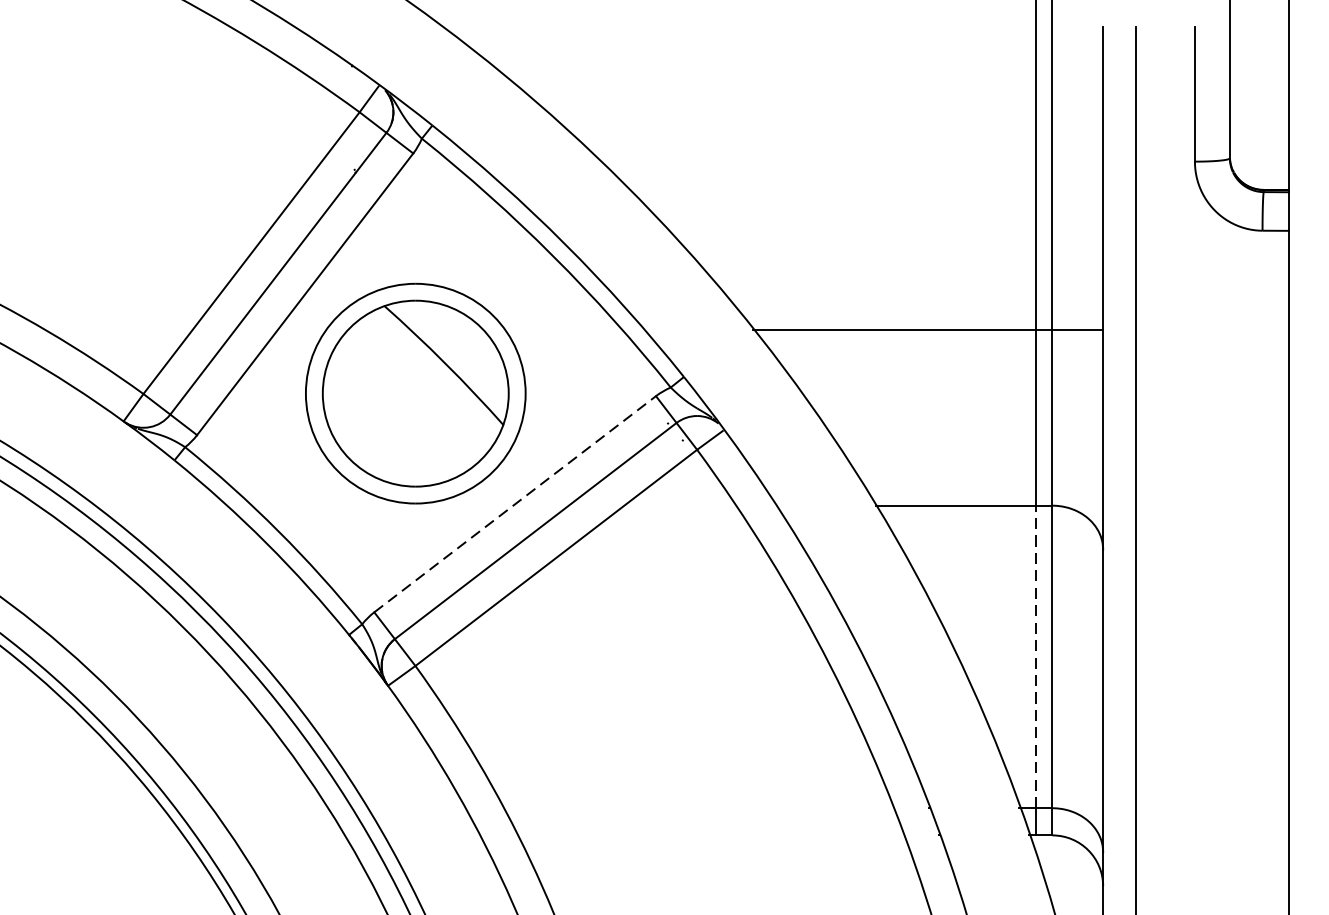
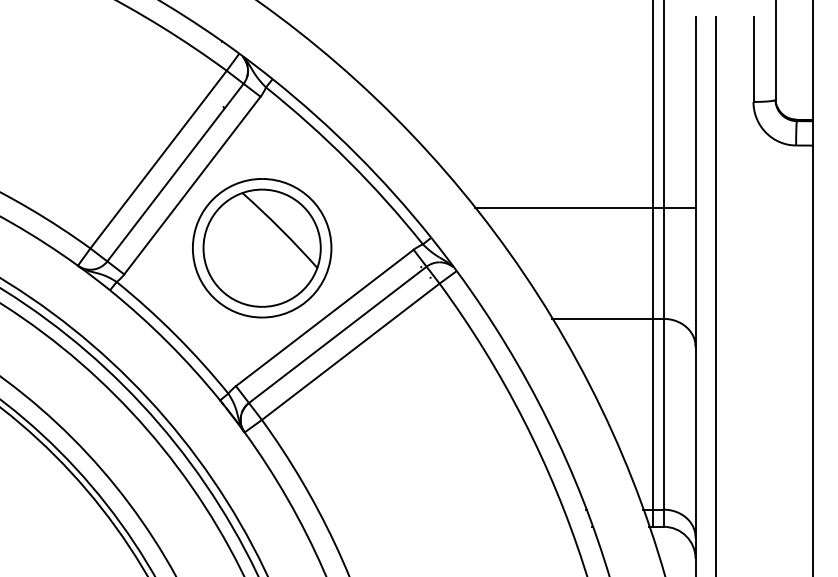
line: (514, 503) -> (324, 317), dashed -> solid
line: (1034, 655) -> (652, 413), dashed -> solid

